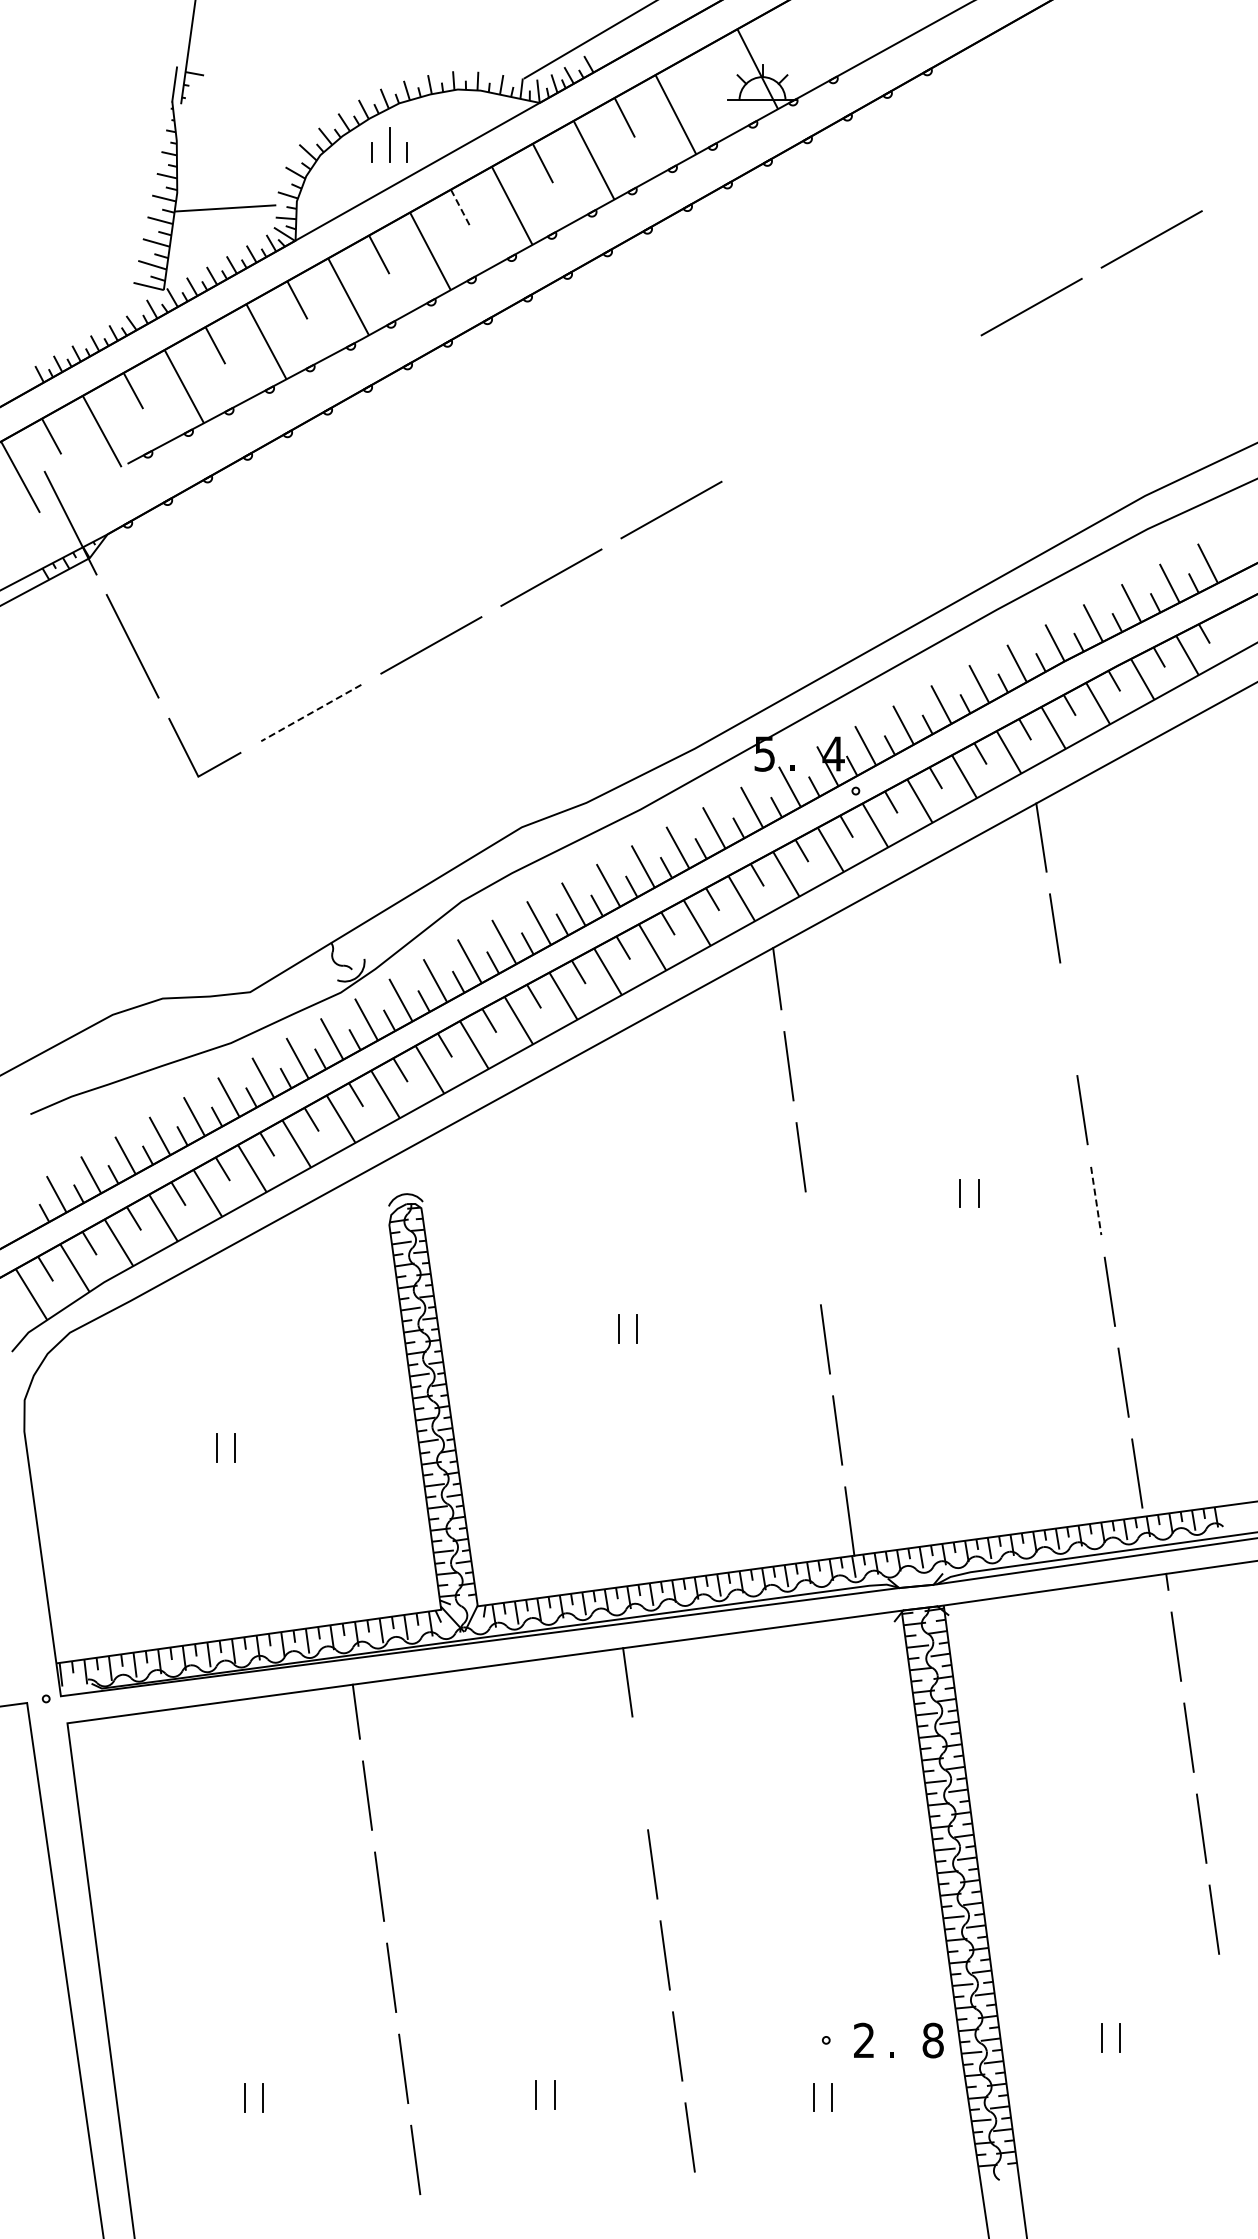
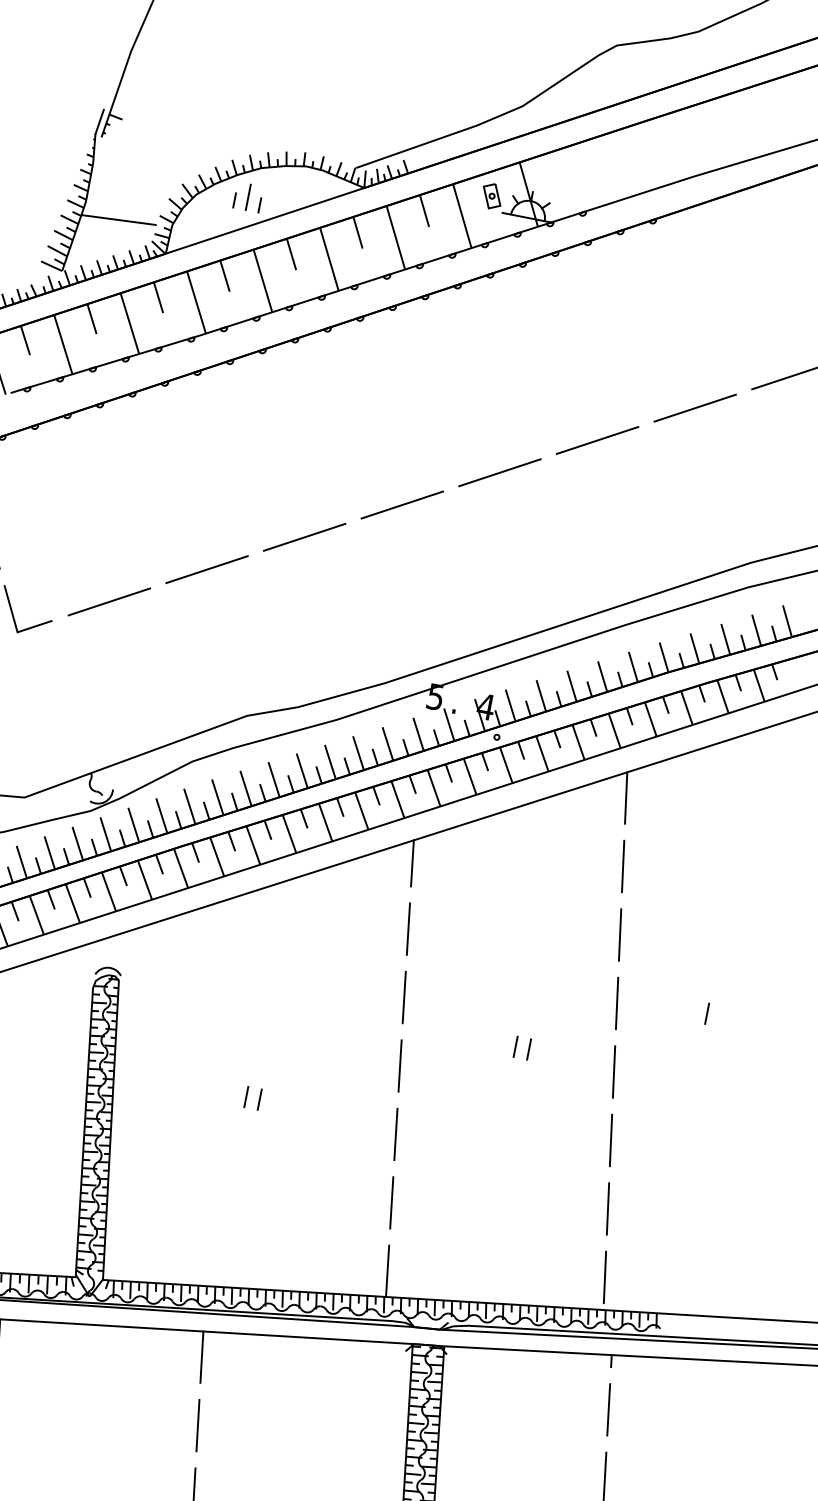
part: (709, 80) -> (491, 195), added
line: (461, 209) -> (291, 254), dashed -> solid
line: (911, 374) -> (597, 440), added
line: (791, 442) -> (499, 472), added
line: (310, 713) -> (108, 602), dashed -> solid
line: (1068, 1019) -> (619, 935), added
line: (1203, 1100) -> (707, 1013), added
line: (1096, 1201) -> (614, 1072), dashed -> solid
line: (812, 1248) -> (399, 1066), added
line: (639, 1773) -> (197, 1425), added

